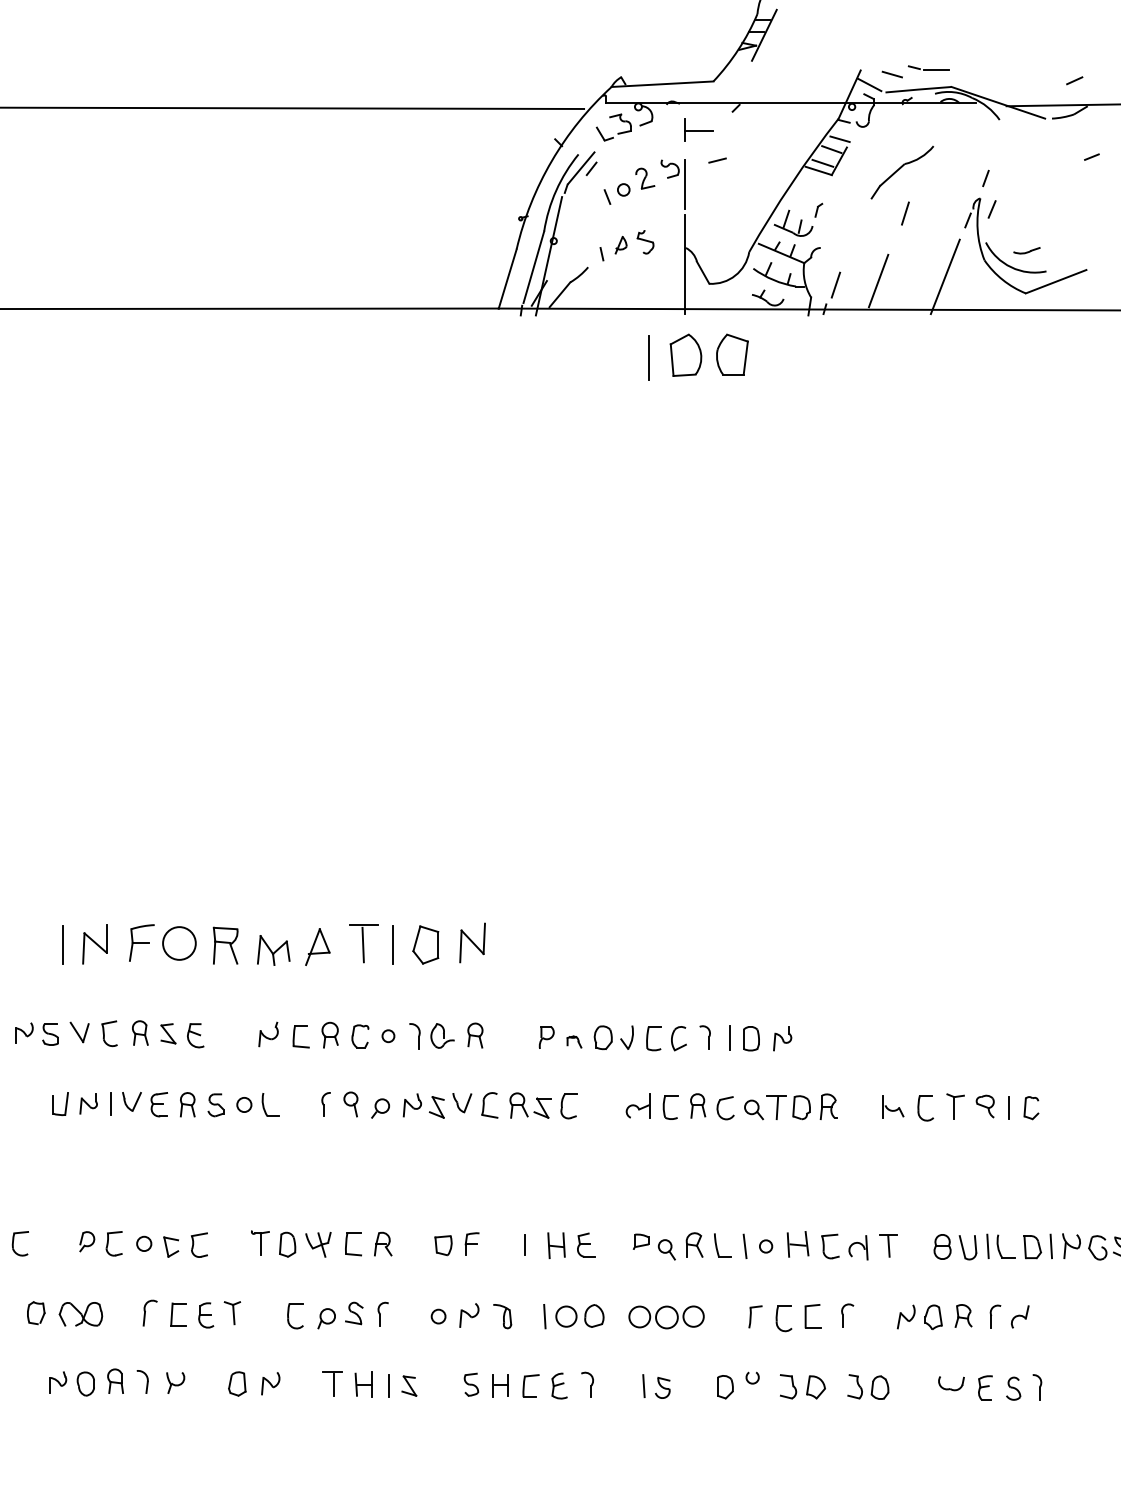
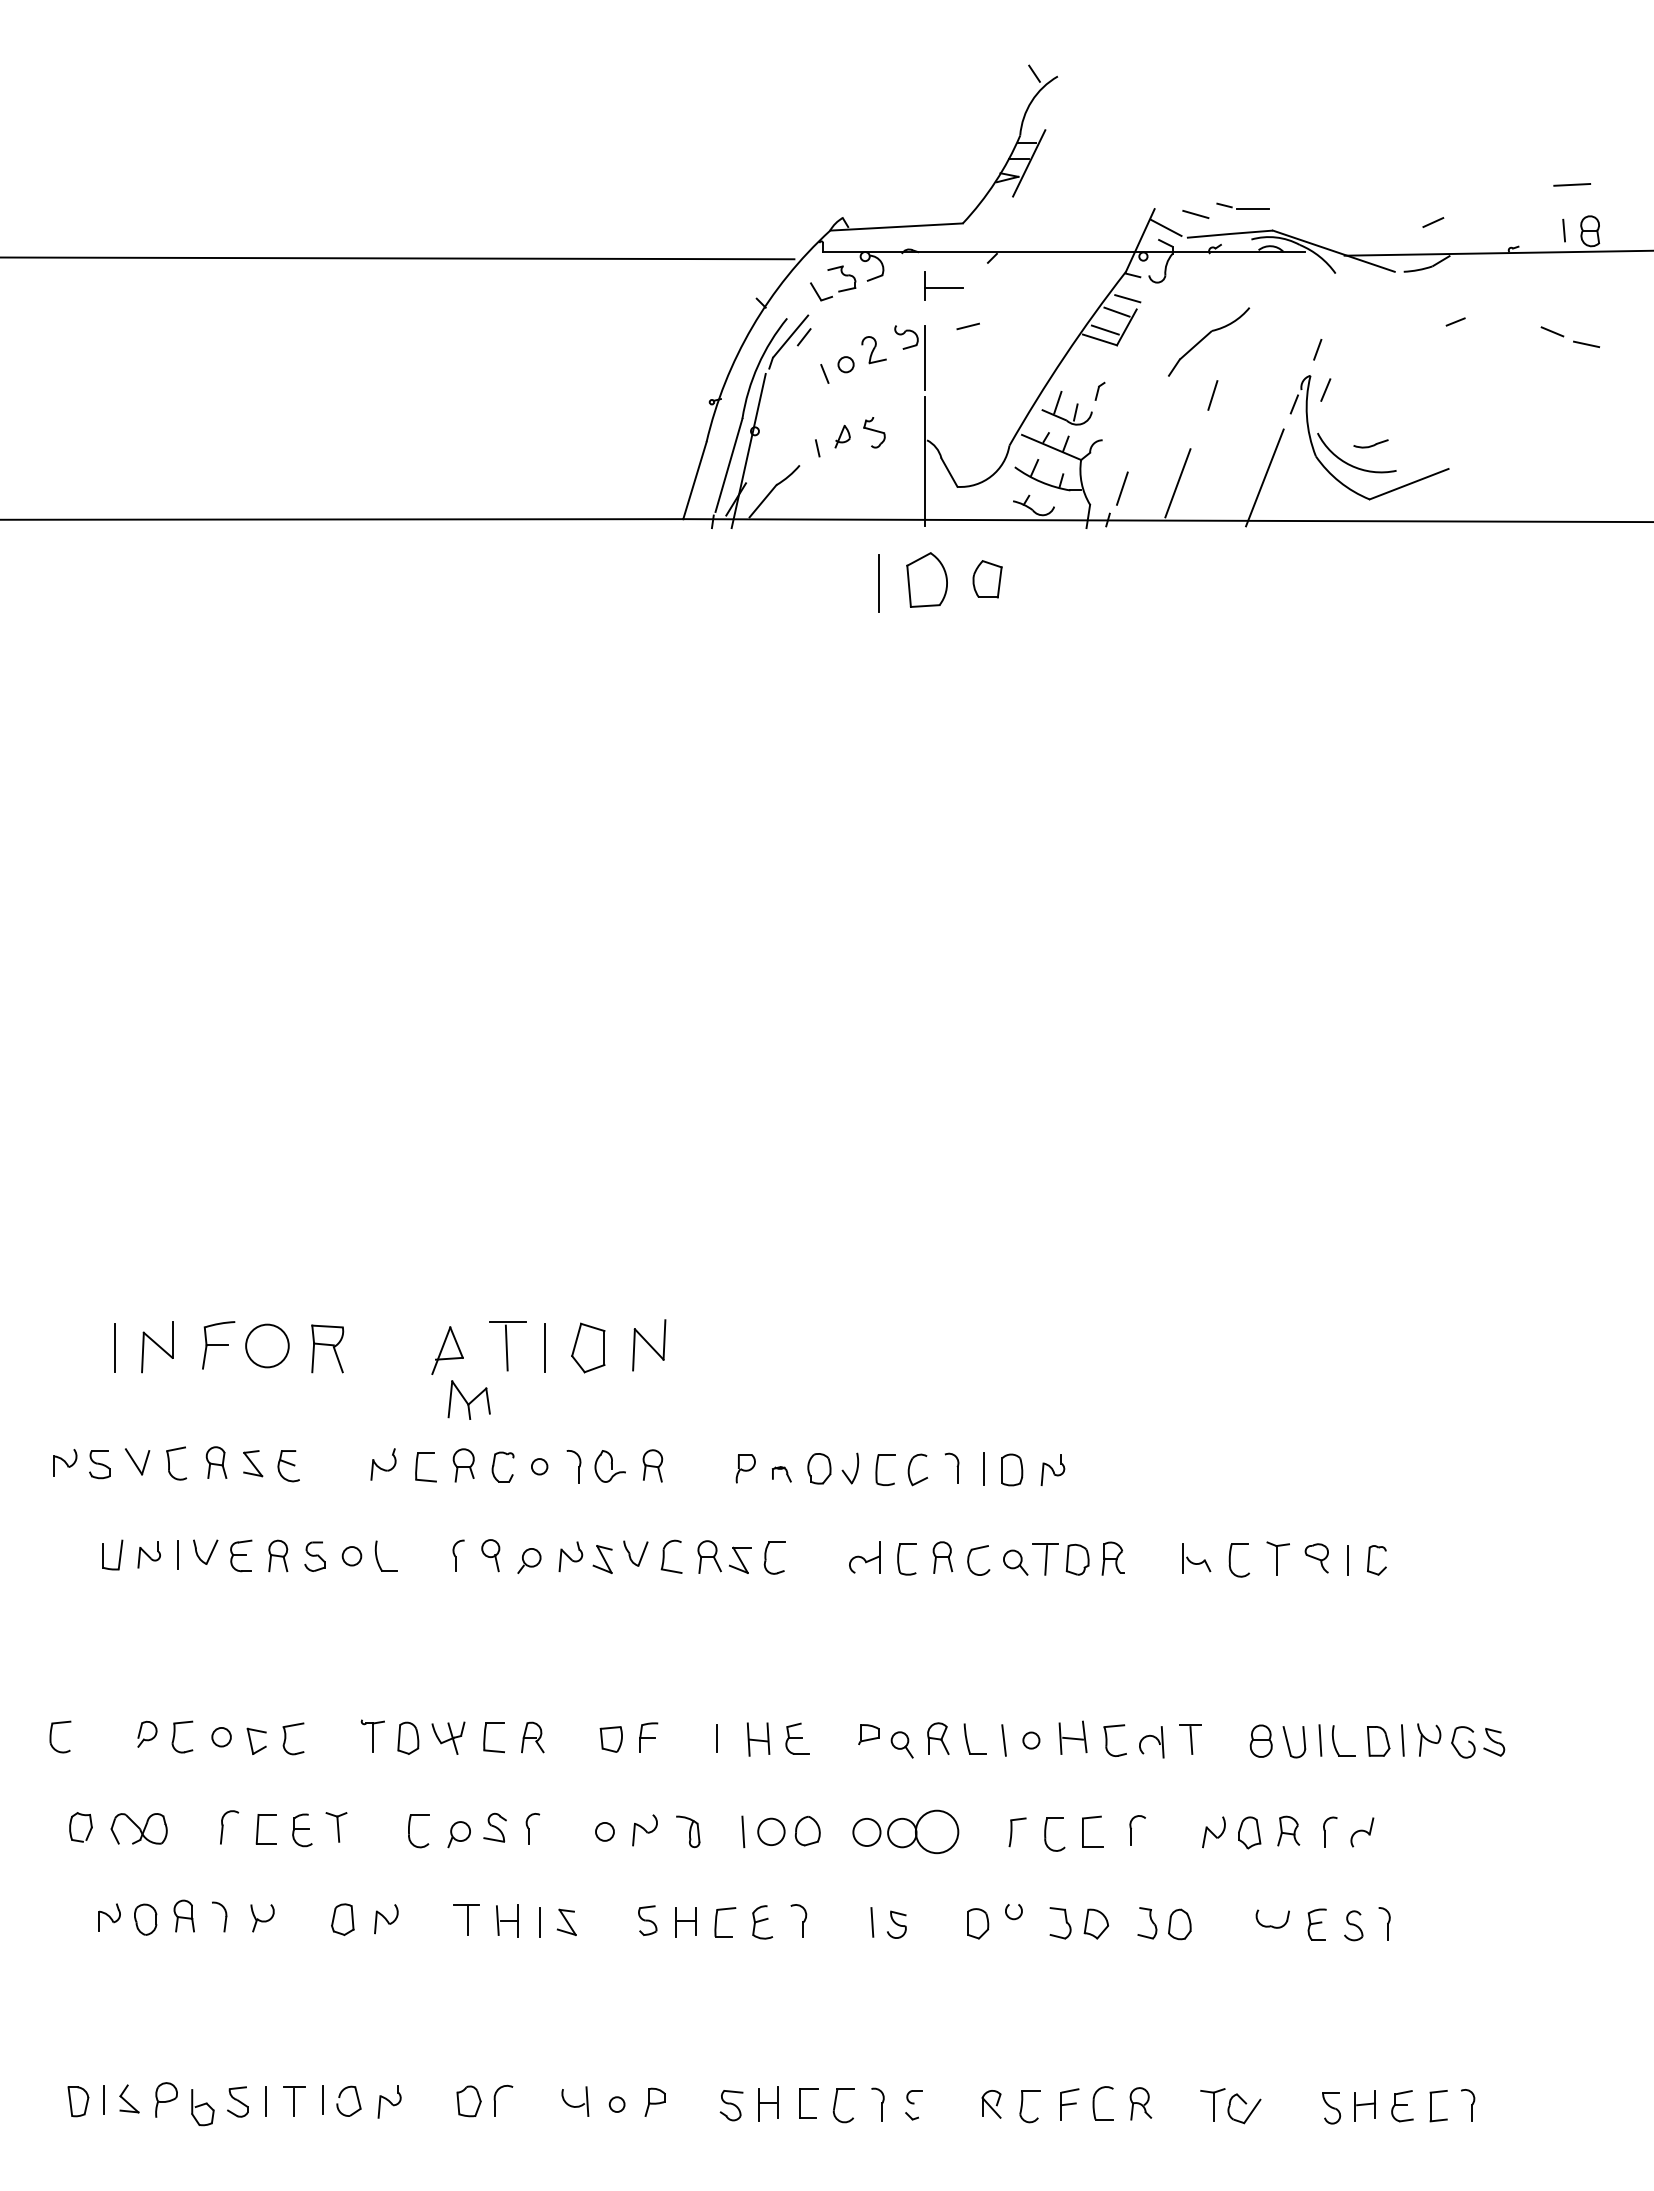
part: (732, 354) -> (987, 579), size x0.7
part: (273, 950) -> (468, 1399), moved
circle: (693, 1316) -> (936, 1831), size x1.6

